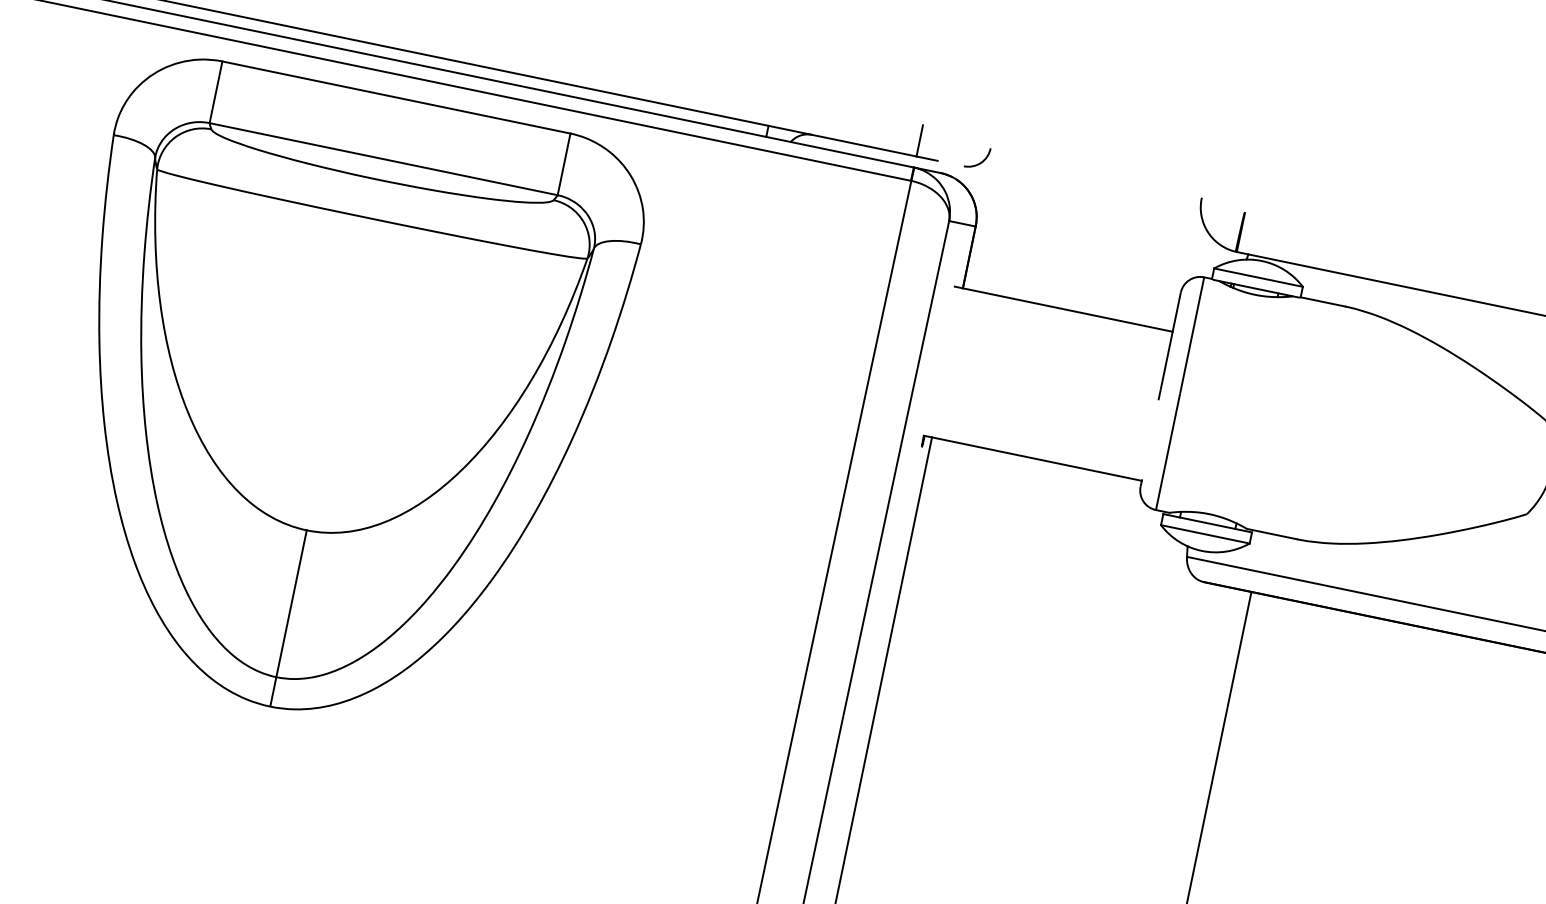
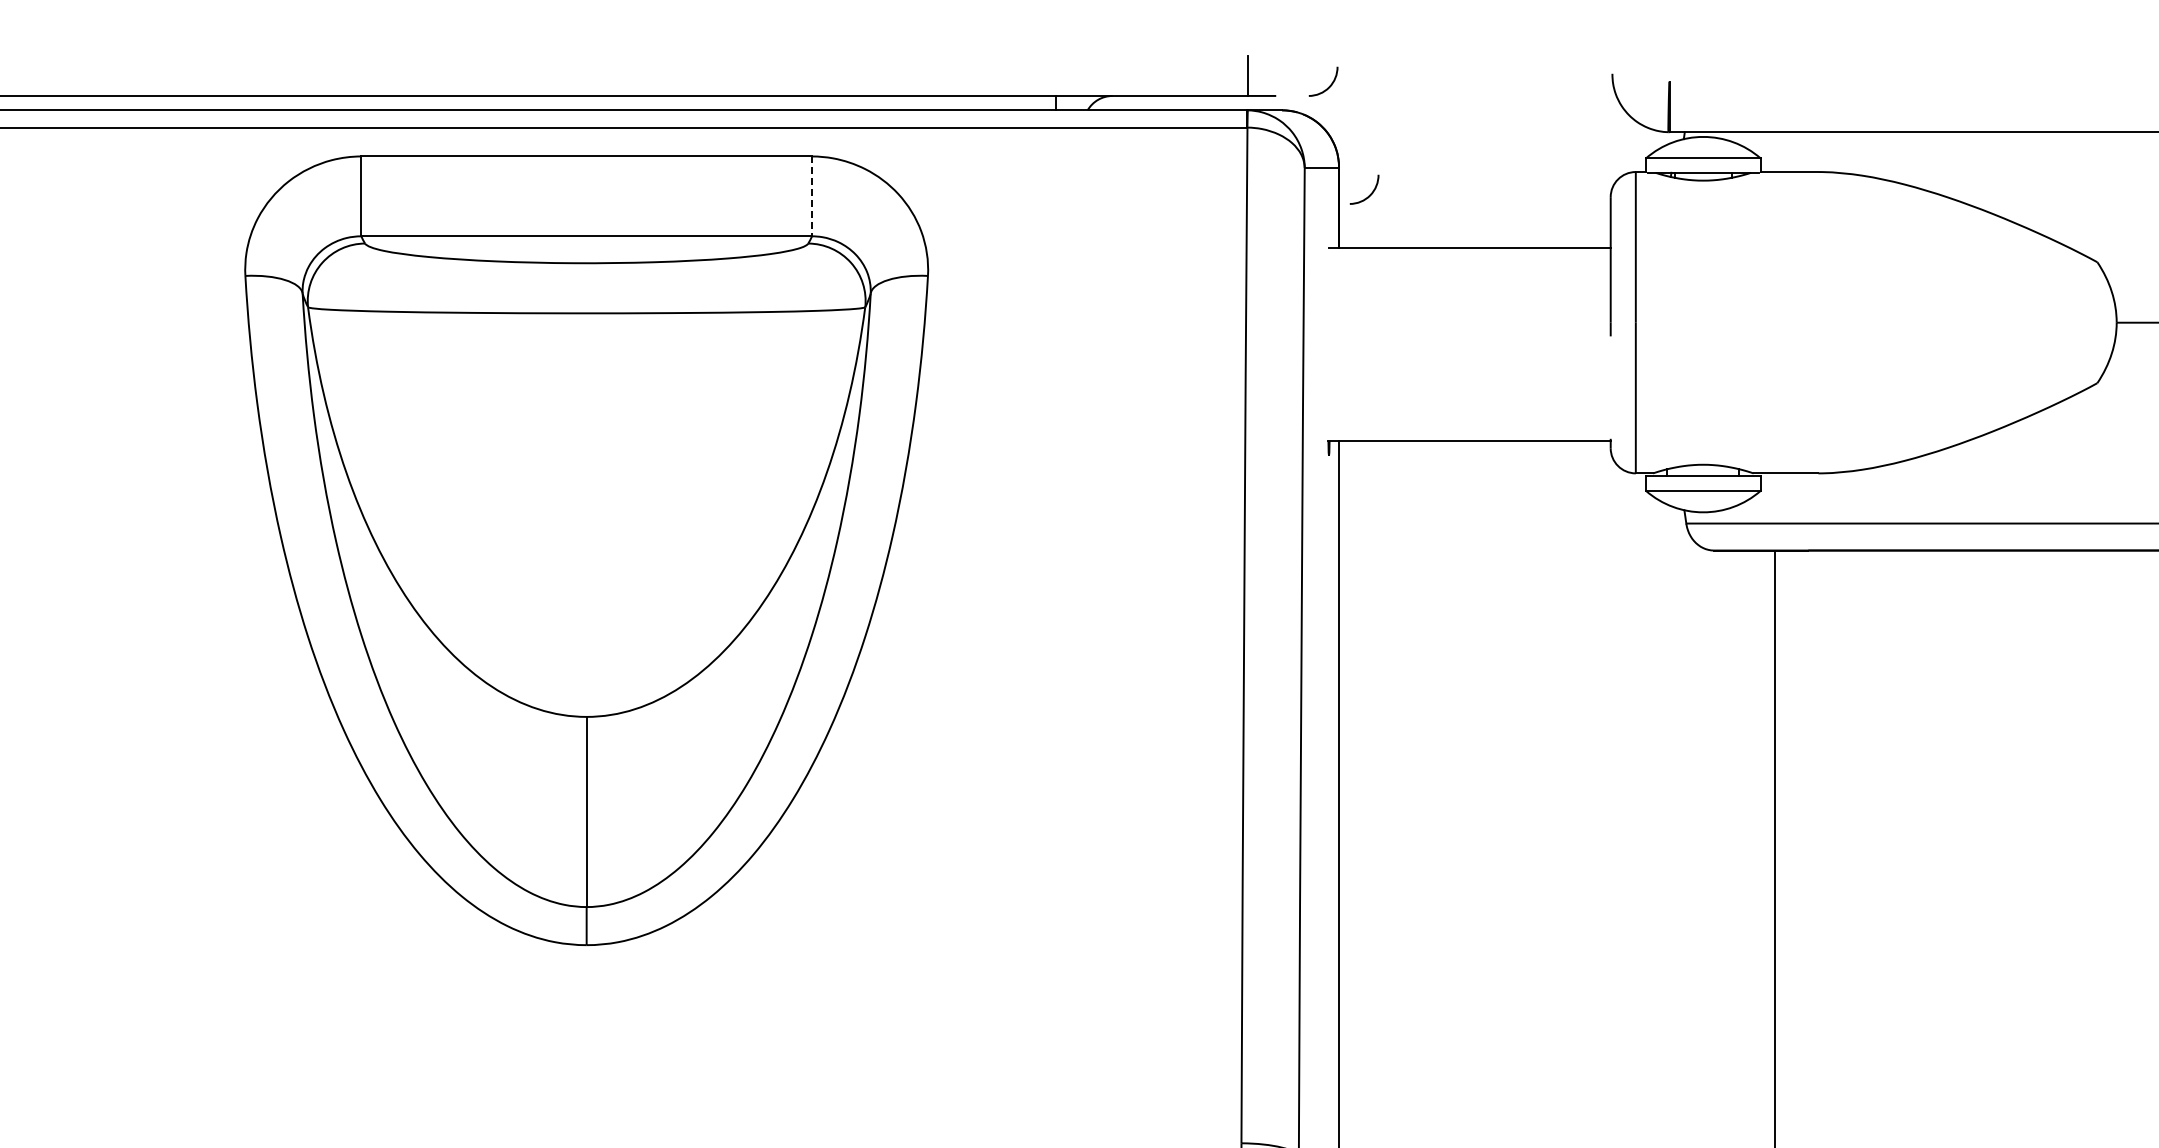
line: (564, 164) -> (812, 196), solid -> dashed
curve: (994, 252) -> (1369, 194), added

